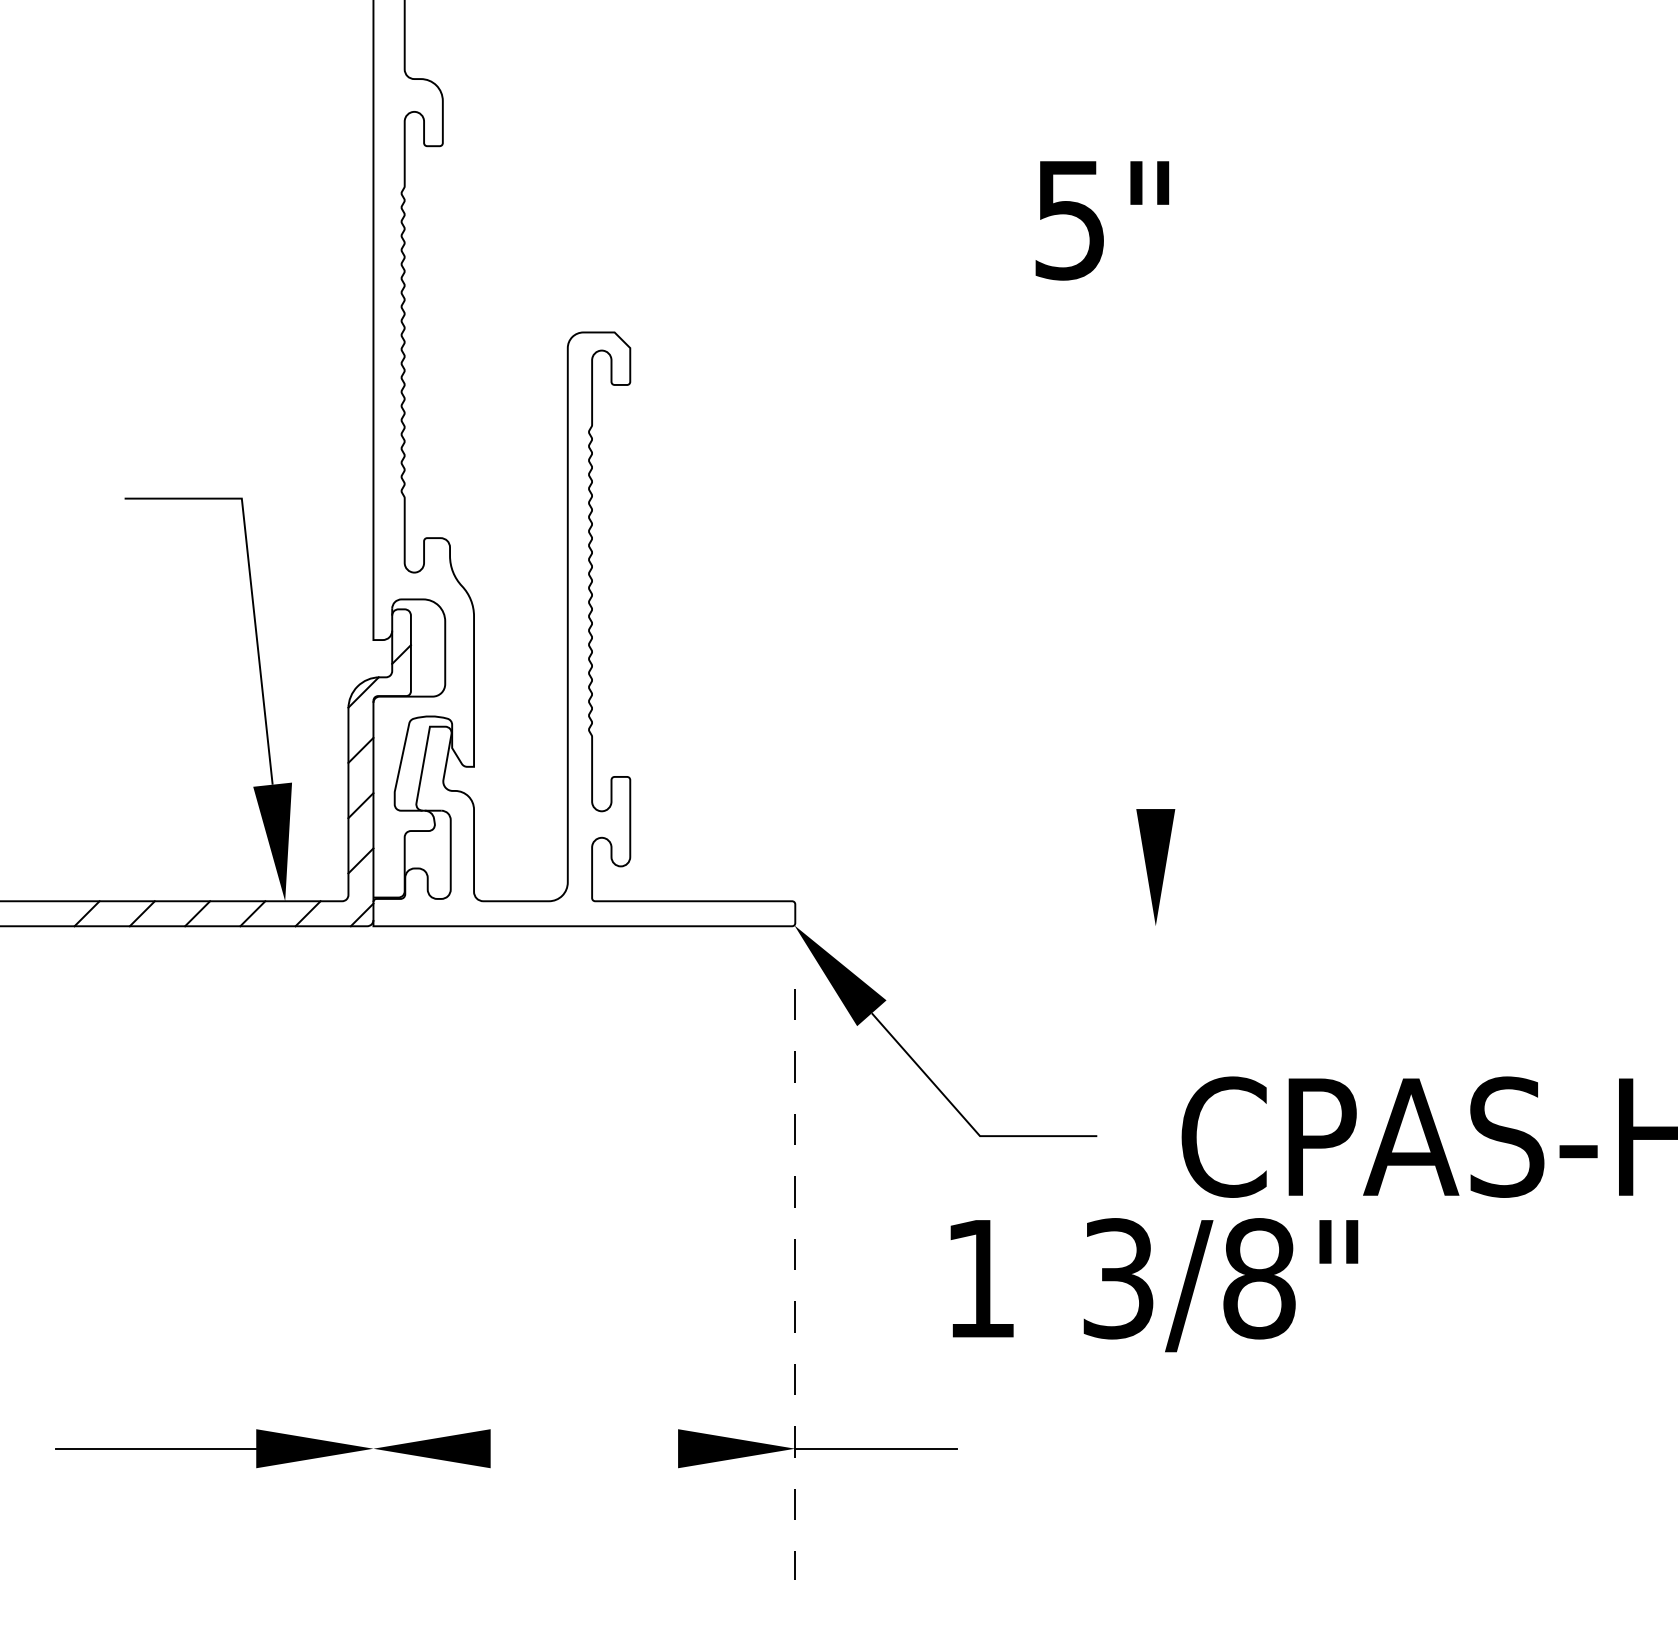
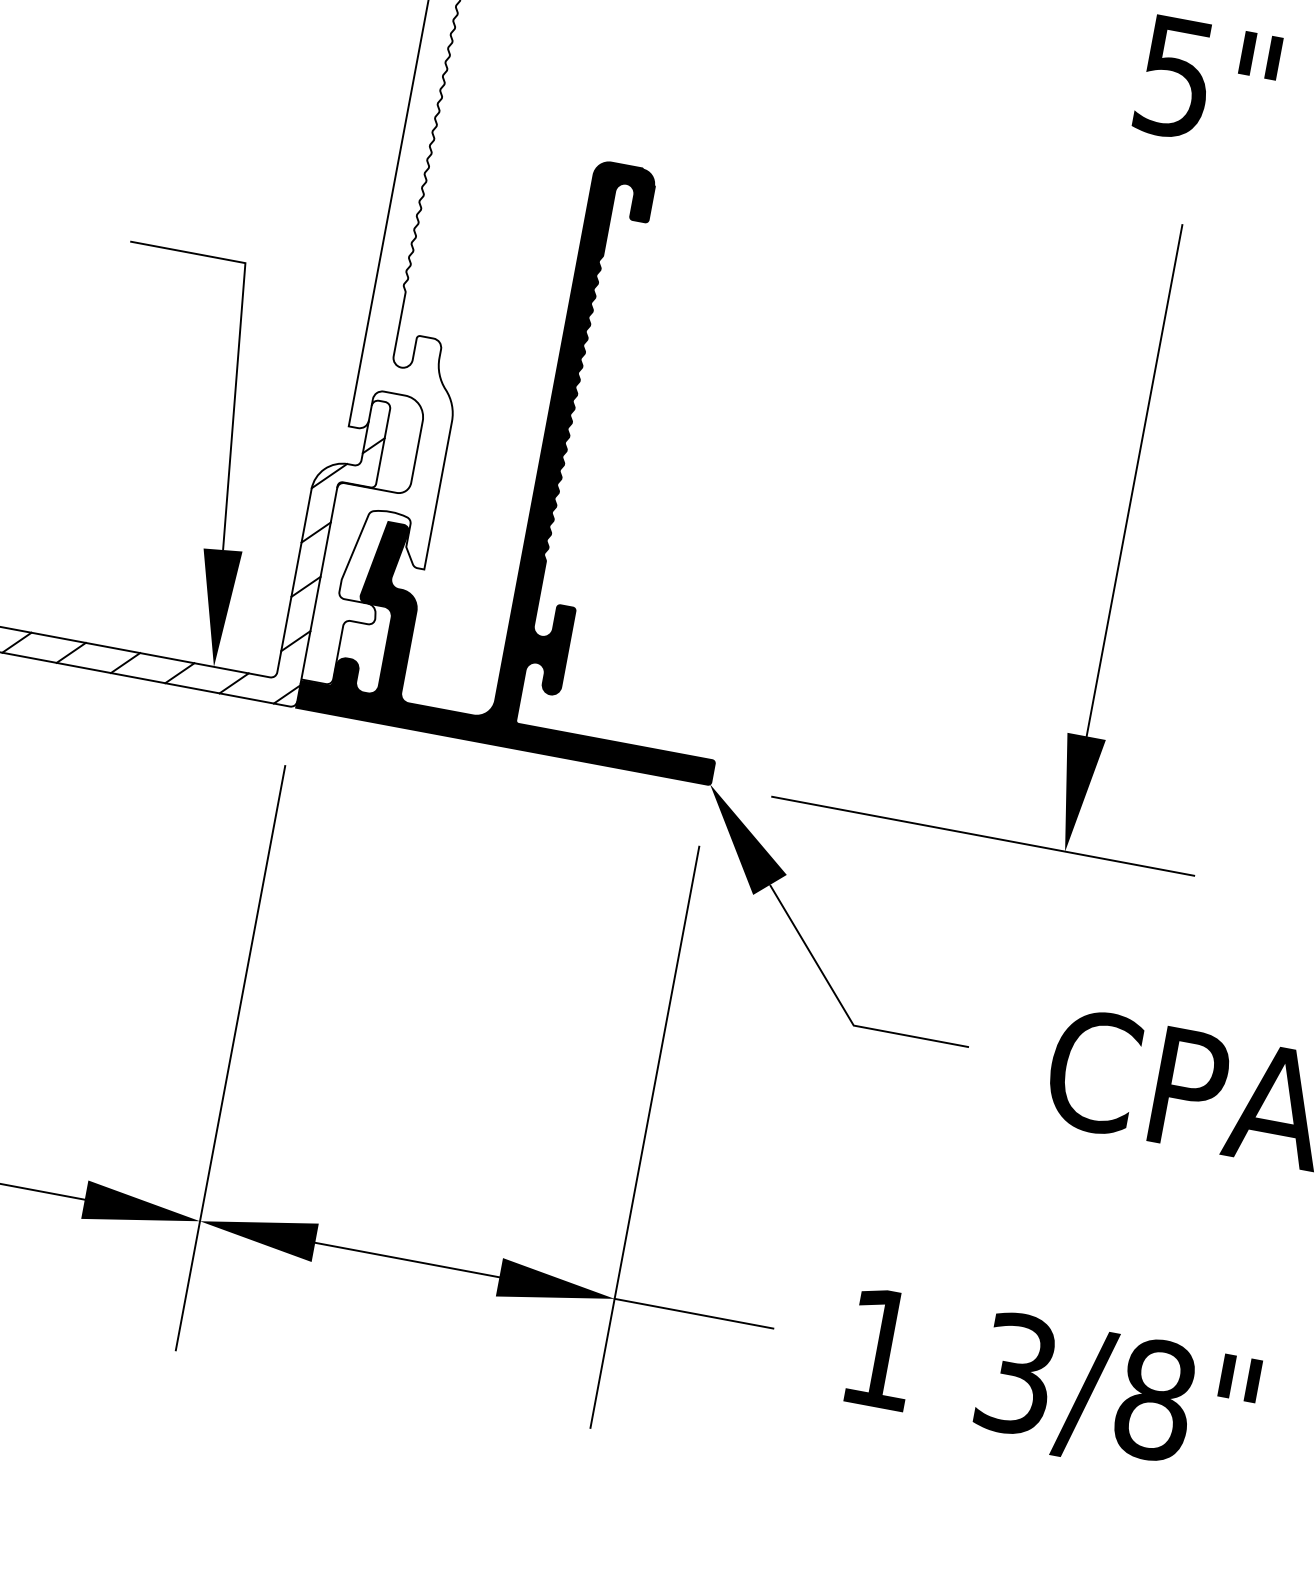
text: (1102, 220) -> (1207, 83), moved
line: (1155, 548) -> (1134, 480), added
fill: (584, 629) -> (558, 454), added
line: (1072, 926) -> (983, 836), added
line: (373, 1282) -> (230, 1057), added
line: (795, 1284) -> (645, 1137), dashed -> solid
text: (1154, 1285) -> (1051, 1387), moved
line: (584, 1448) -> (407, 1259), added

